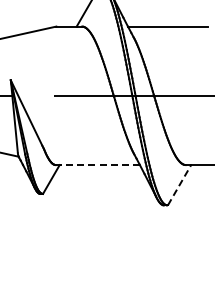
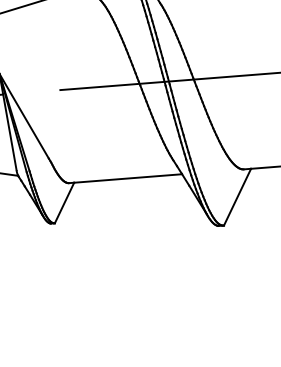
line: (99, 165) -> (127, 179), dashed -> solid
line: (179, 184) -> (237, 196), dashed -> solid

